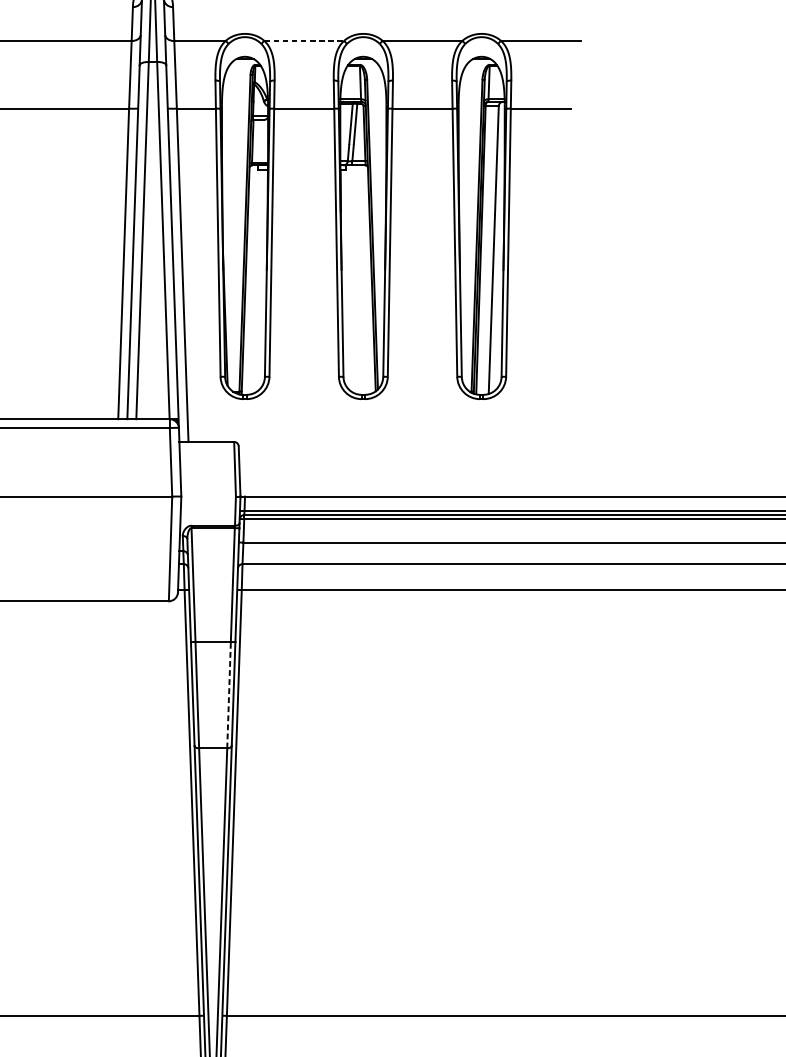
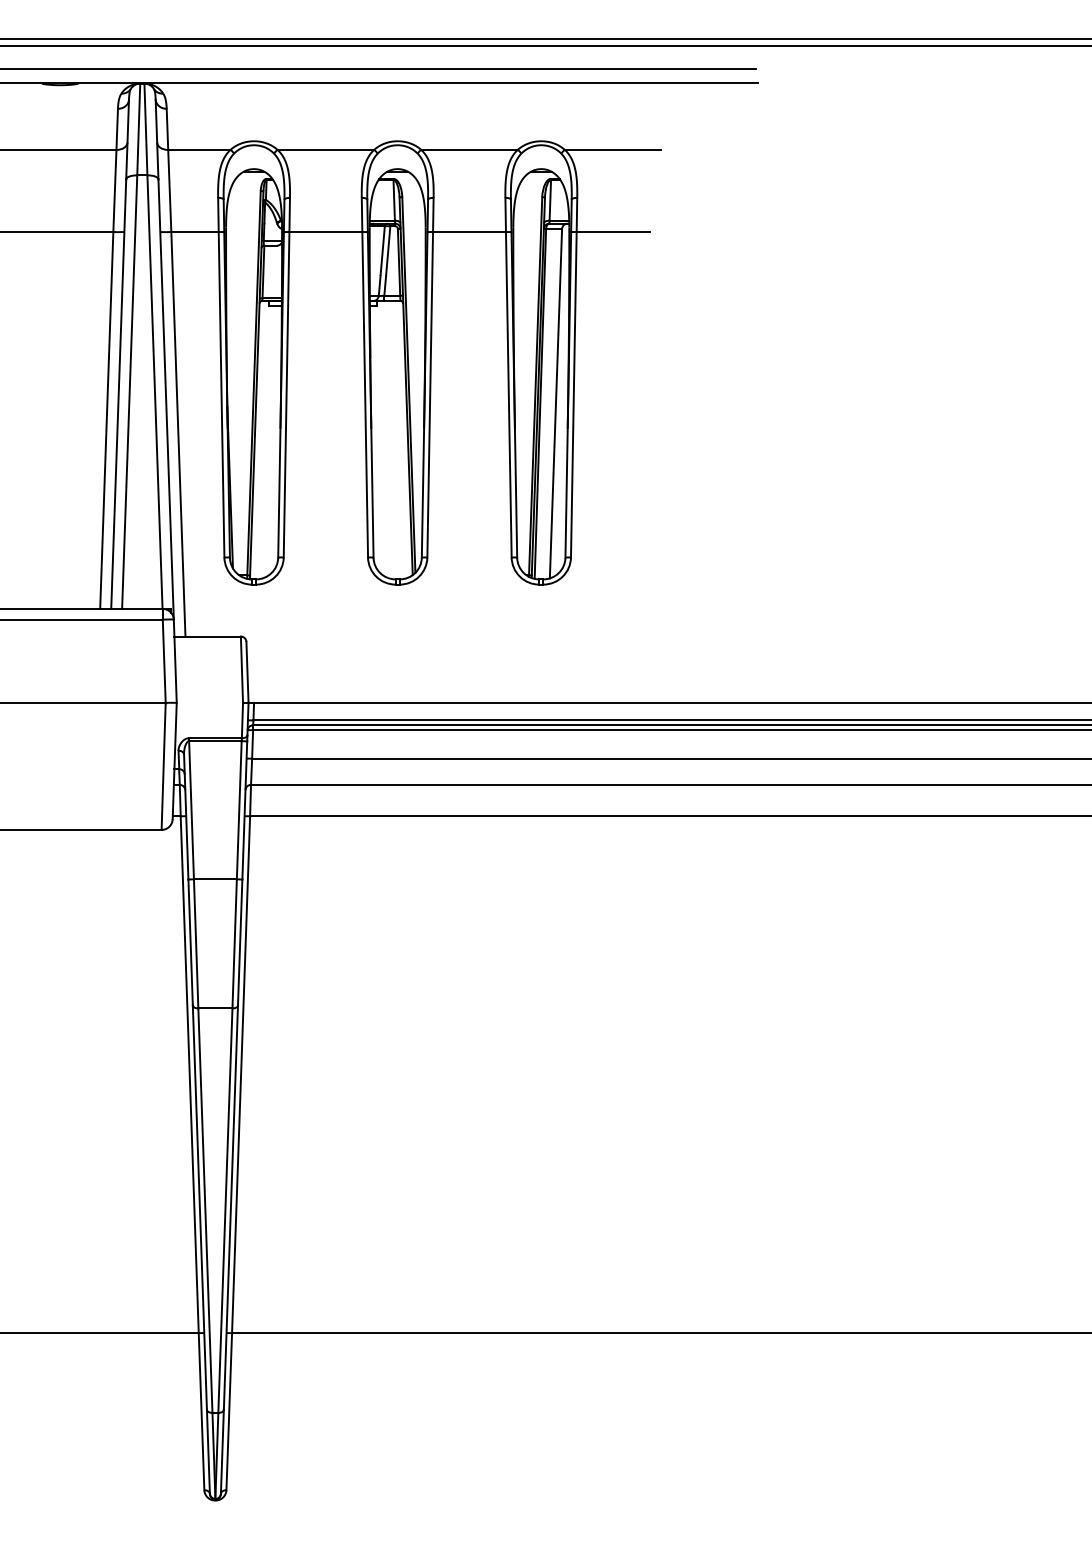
line: (304, 40) -> (326, 149), dashed -> solid
line: (228, 694) -> (234, 943), dashed -> solid

